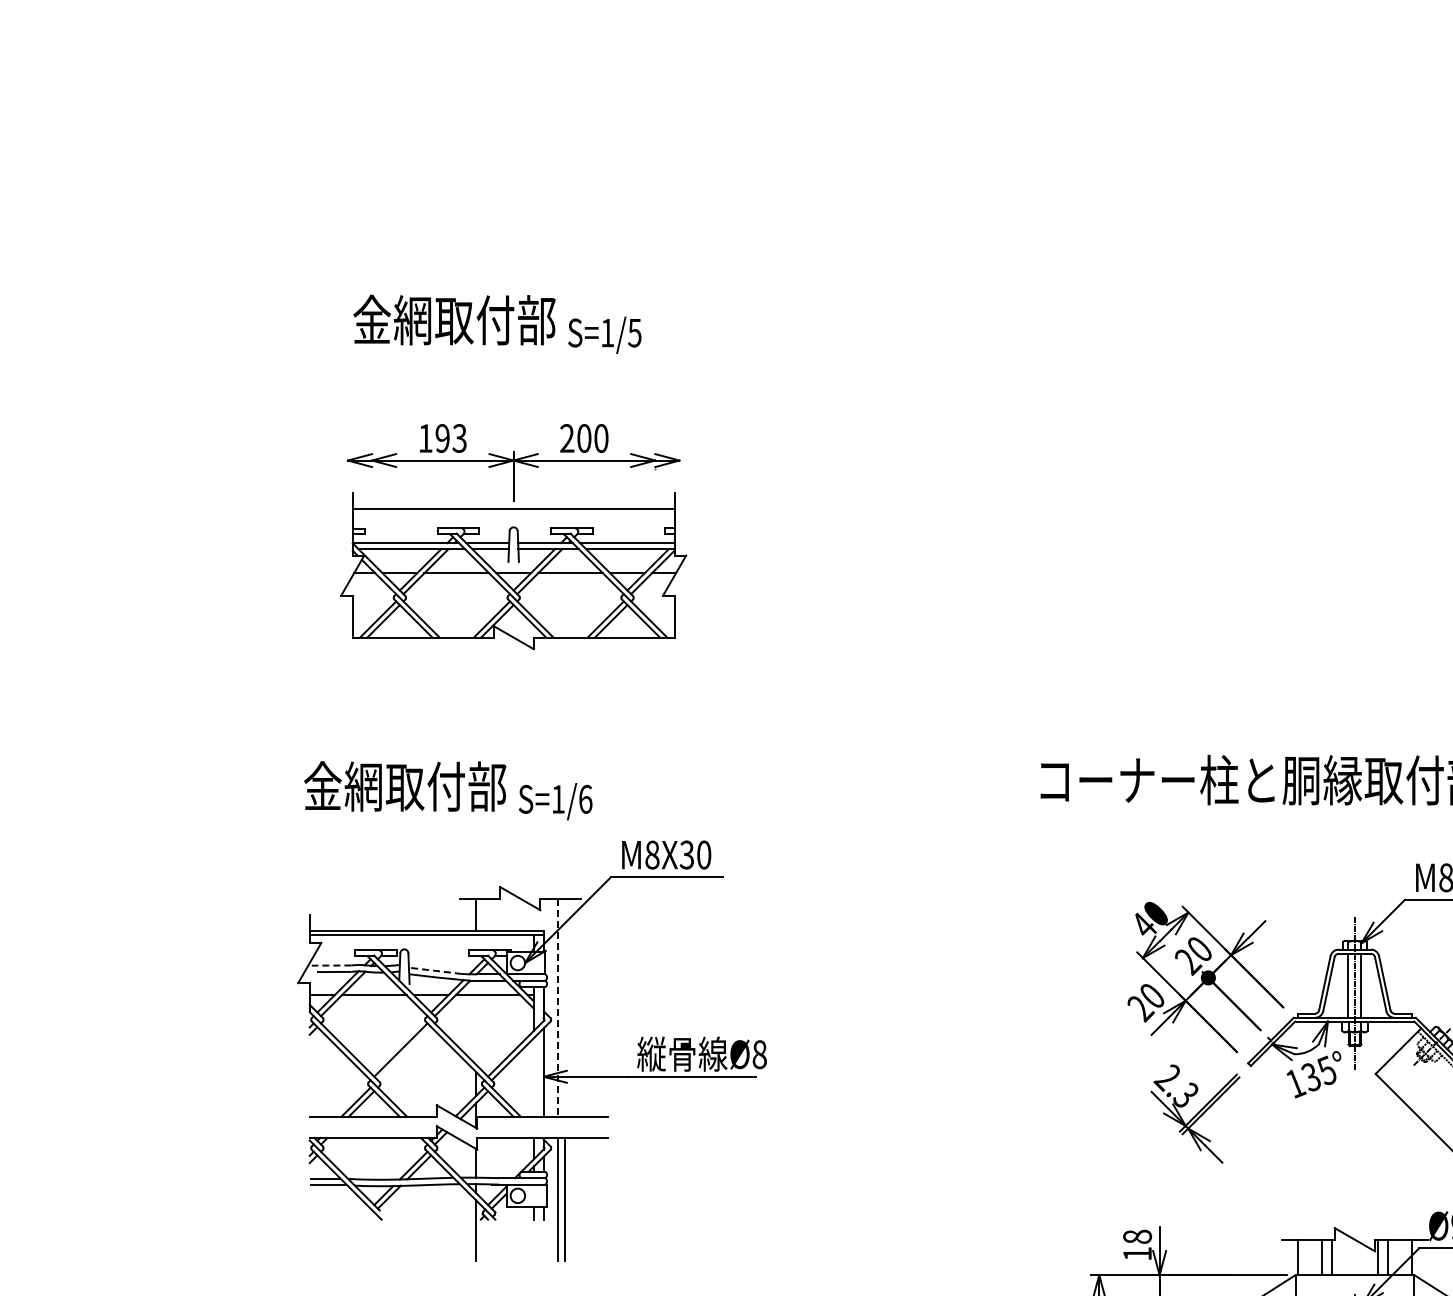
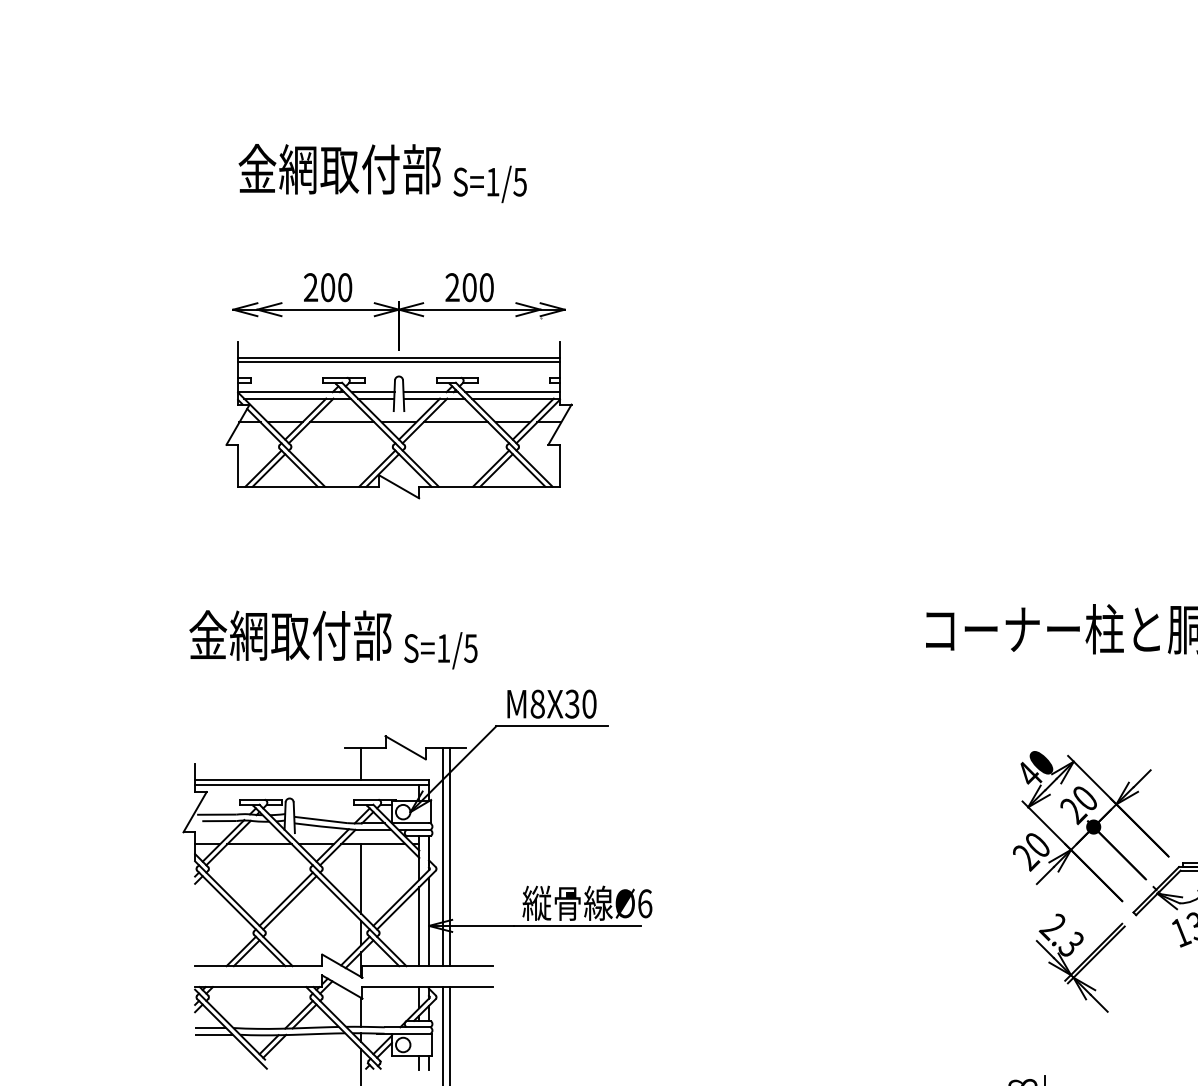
text: (442, 438) -> (327, 287), 193 -> 200
line: (513, 513) -> (398, 362), added
text: (585, 798) -> (470, 647), S=1/6 -> S=1/5
line: (331, 965) -> (216, 814), dashed -> solid
line: (434, 970) -> (319, 819), dashed -> solid
line: (564, 1007) -> (449, 856), added
line: (558, 1008) -> (443, 857), dashed -> solid
line: (476, 1029) -> (361, 878), added
line: (404, 1053) -> (289, 902), added
text: (759, 1054) -> (644, 903), Ø8 -> Ø6
line: (534, 1077) -> (419, 926), added

